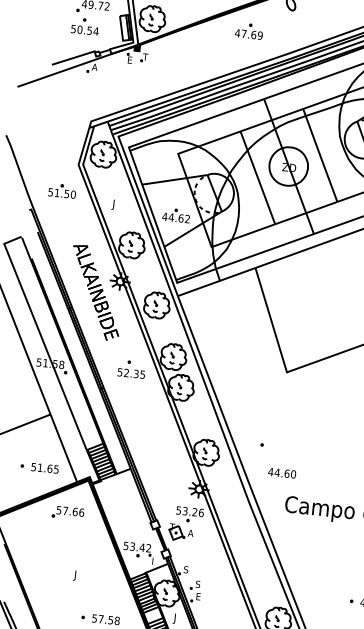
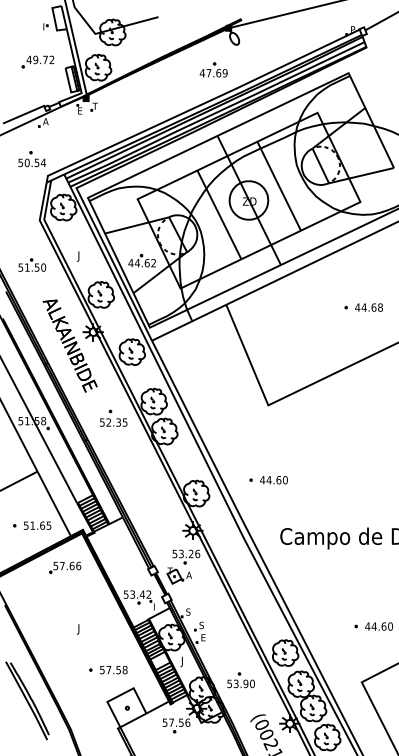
part: (85, 26) -> (32, 159), moved
part: (249, 30) -> (213, 69), moved
part: (62, 190) -> (32, 264), moved
text: (281, 473) -> (273, 480), moved

